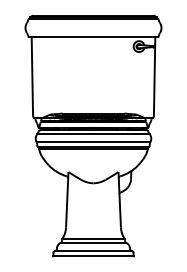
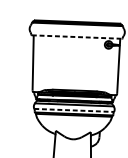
line: (94, 37) -> (77, 37), solid -> dashed
line: (93, 142) -> (74, 110), solid -> dashed

